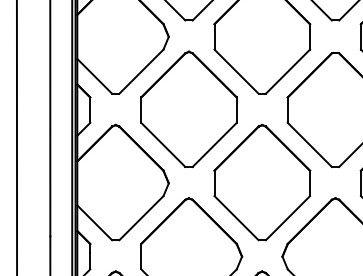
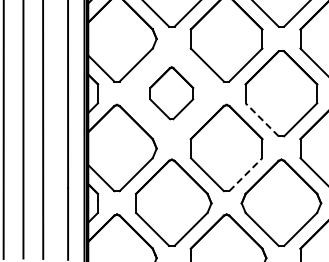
part: (188, 109) -> (171, 93), size x0.6
line: (308, 144) -> (261, 119), solid -> dashed
line: (288, 218) -> (246, 174), solid -> dashed

